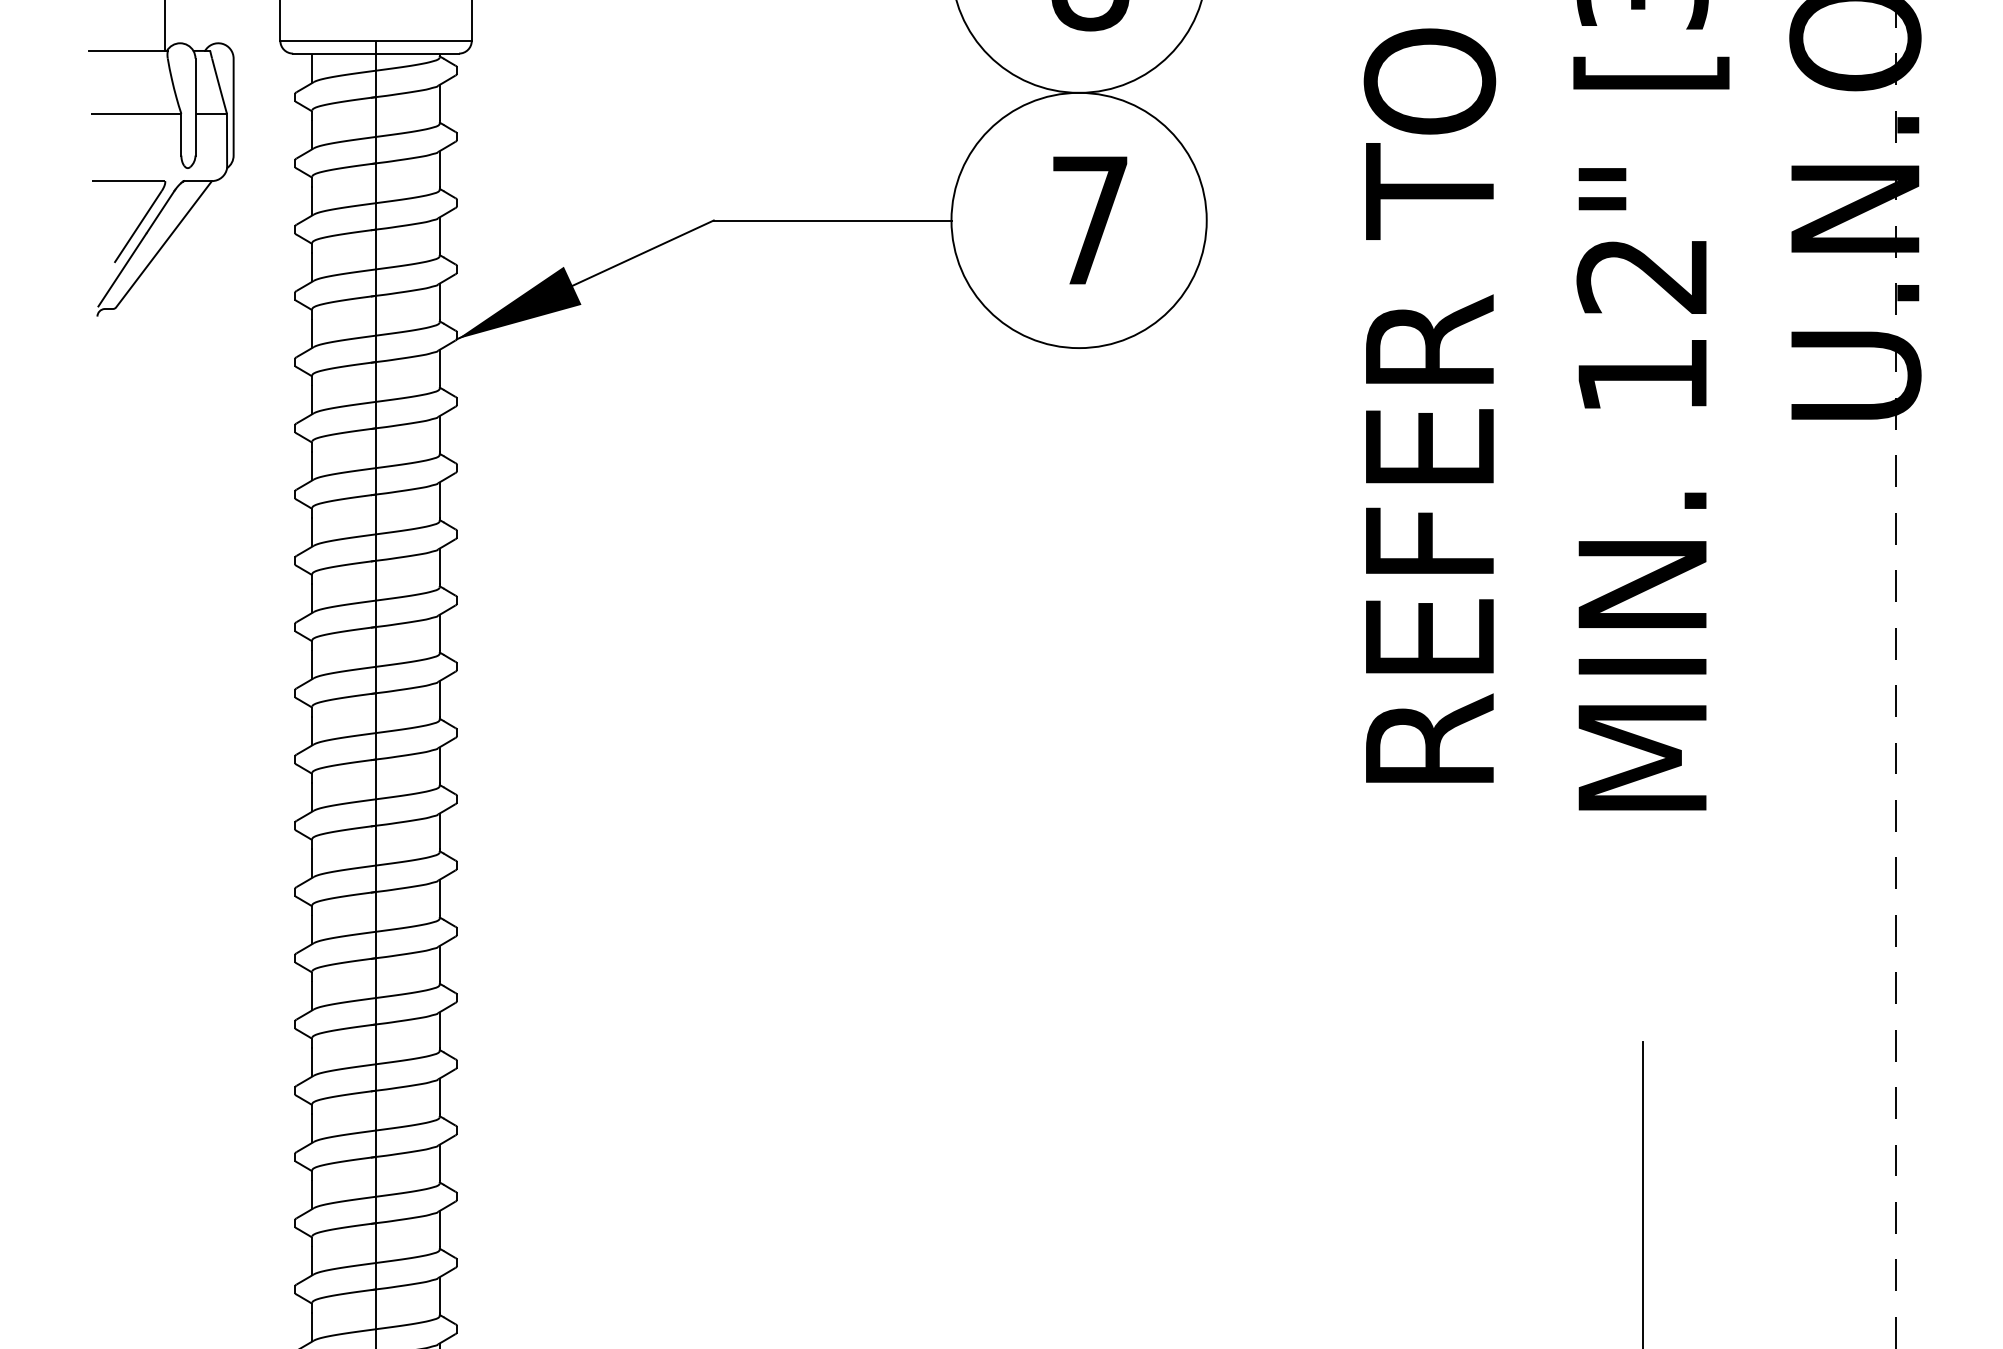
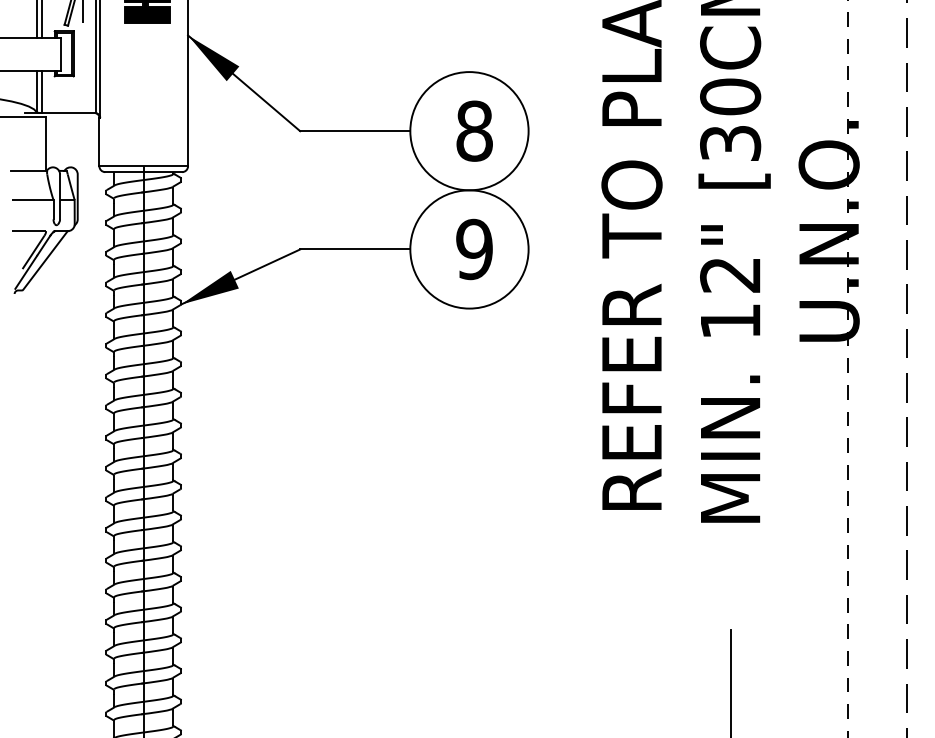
text: (1089, 220) -> (474, 249), 7 -> 9

